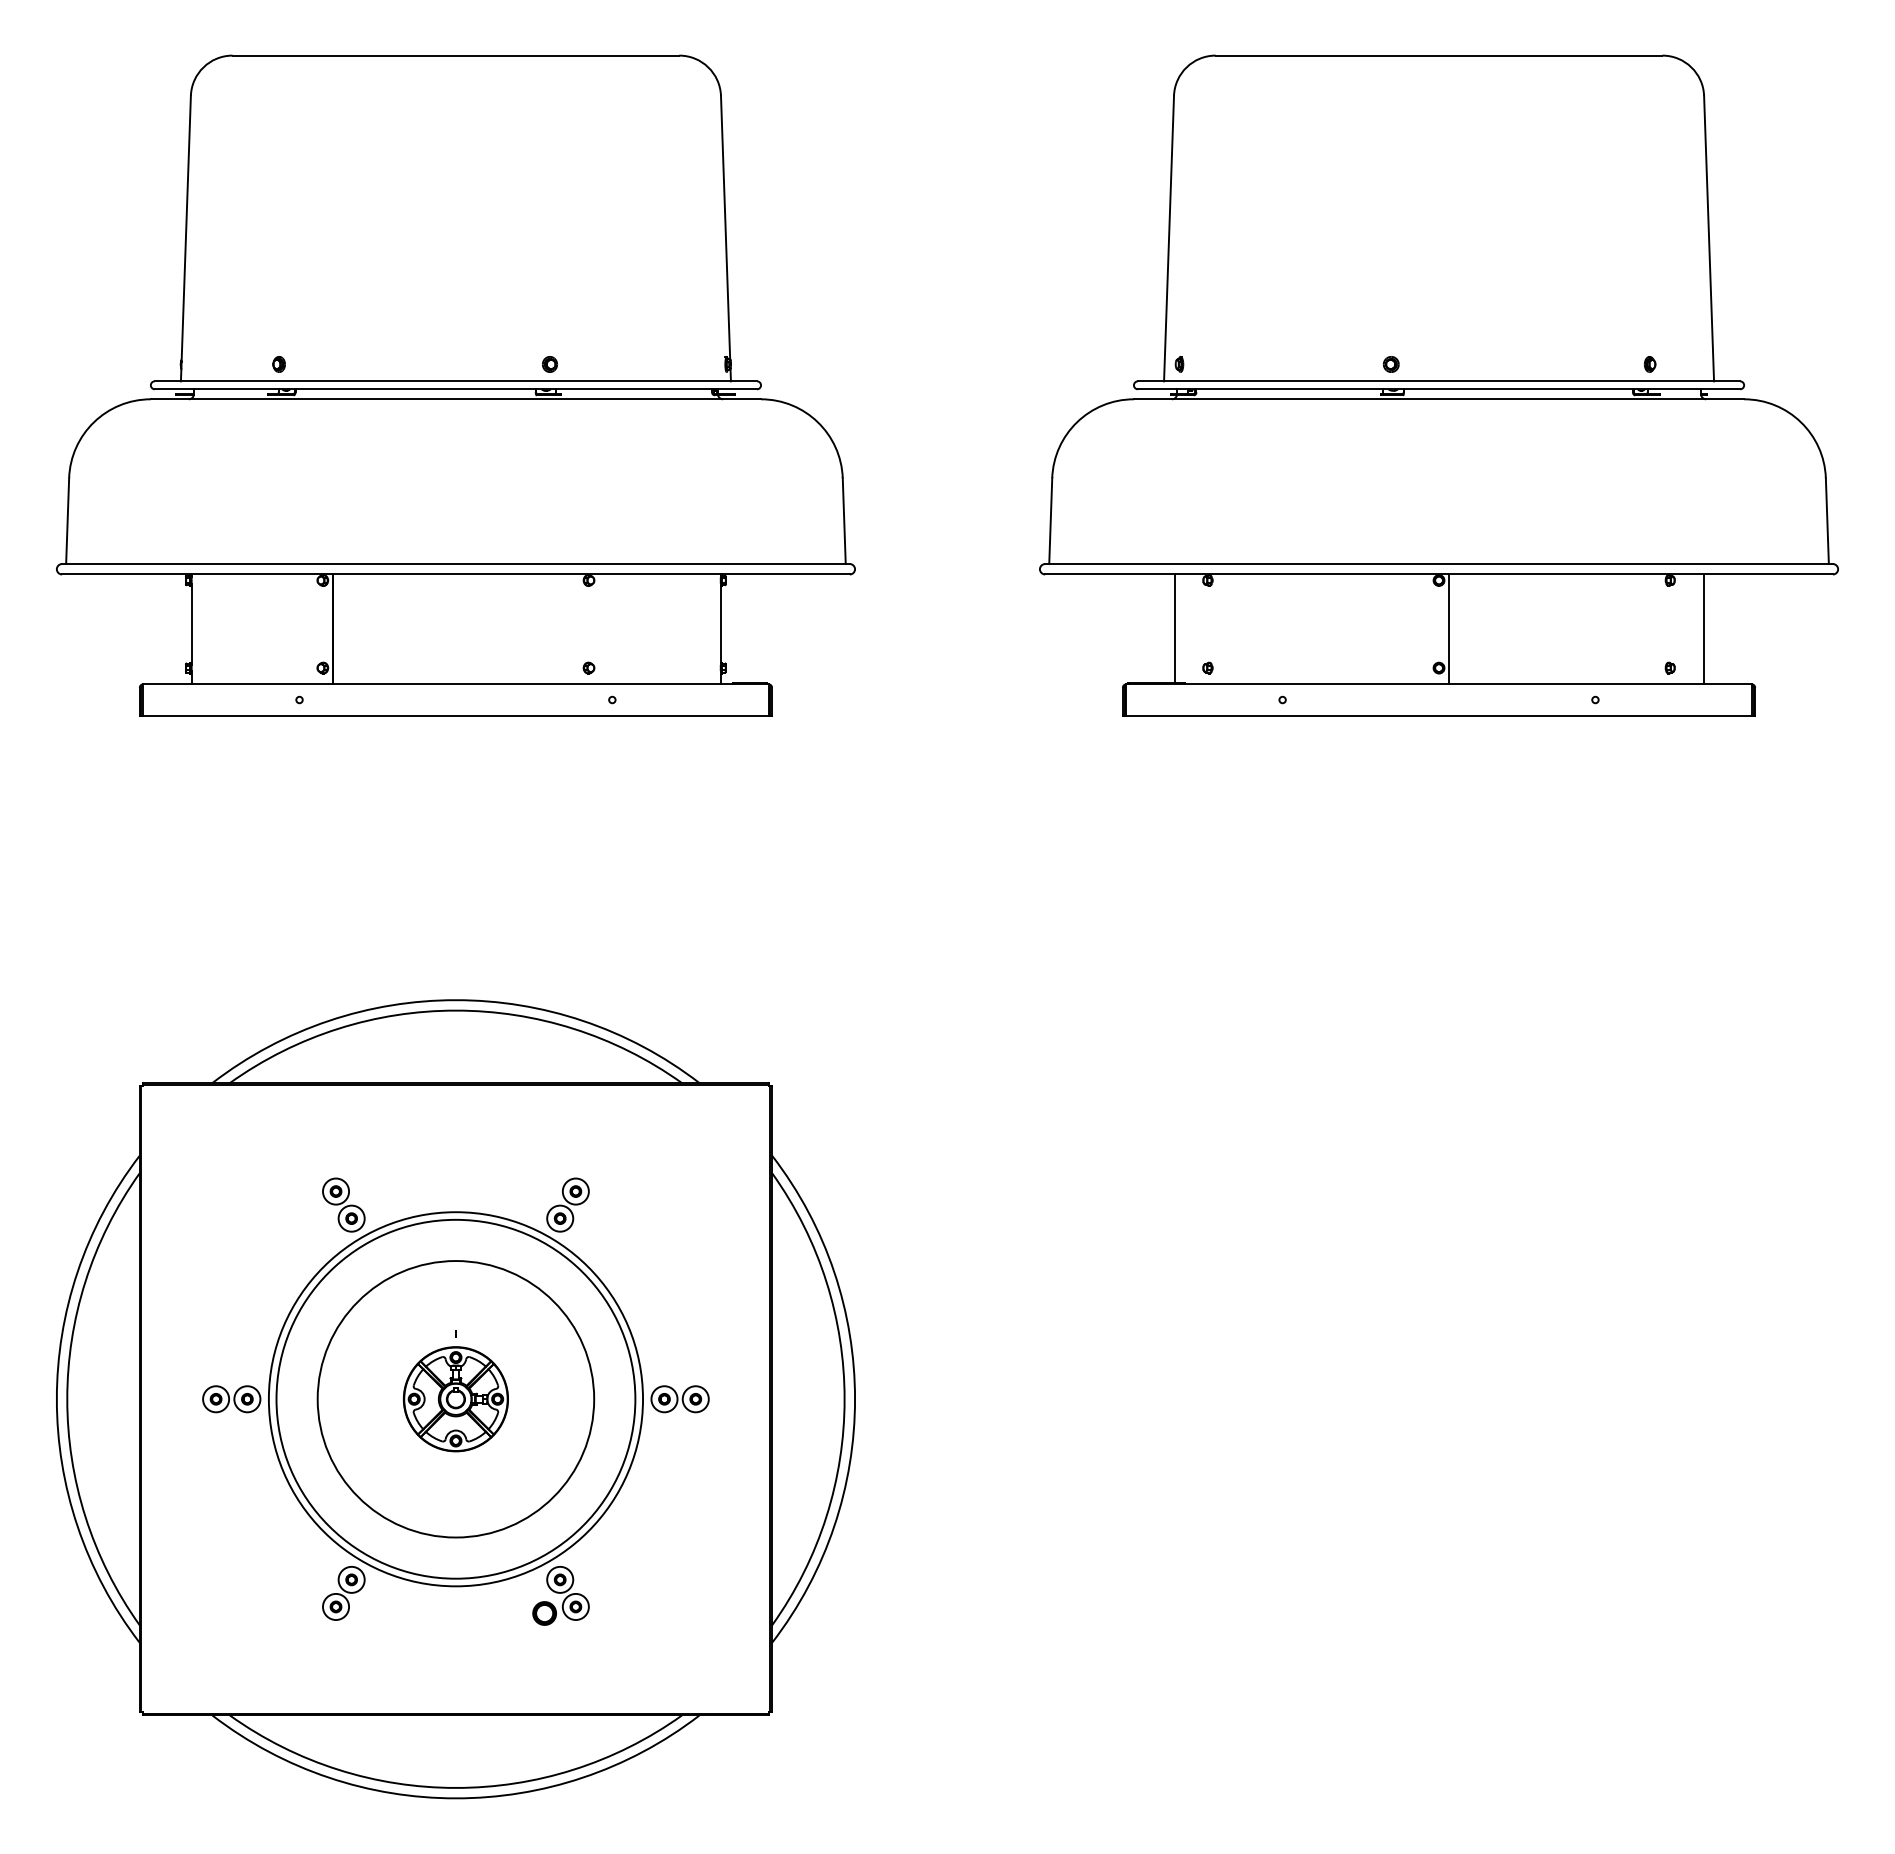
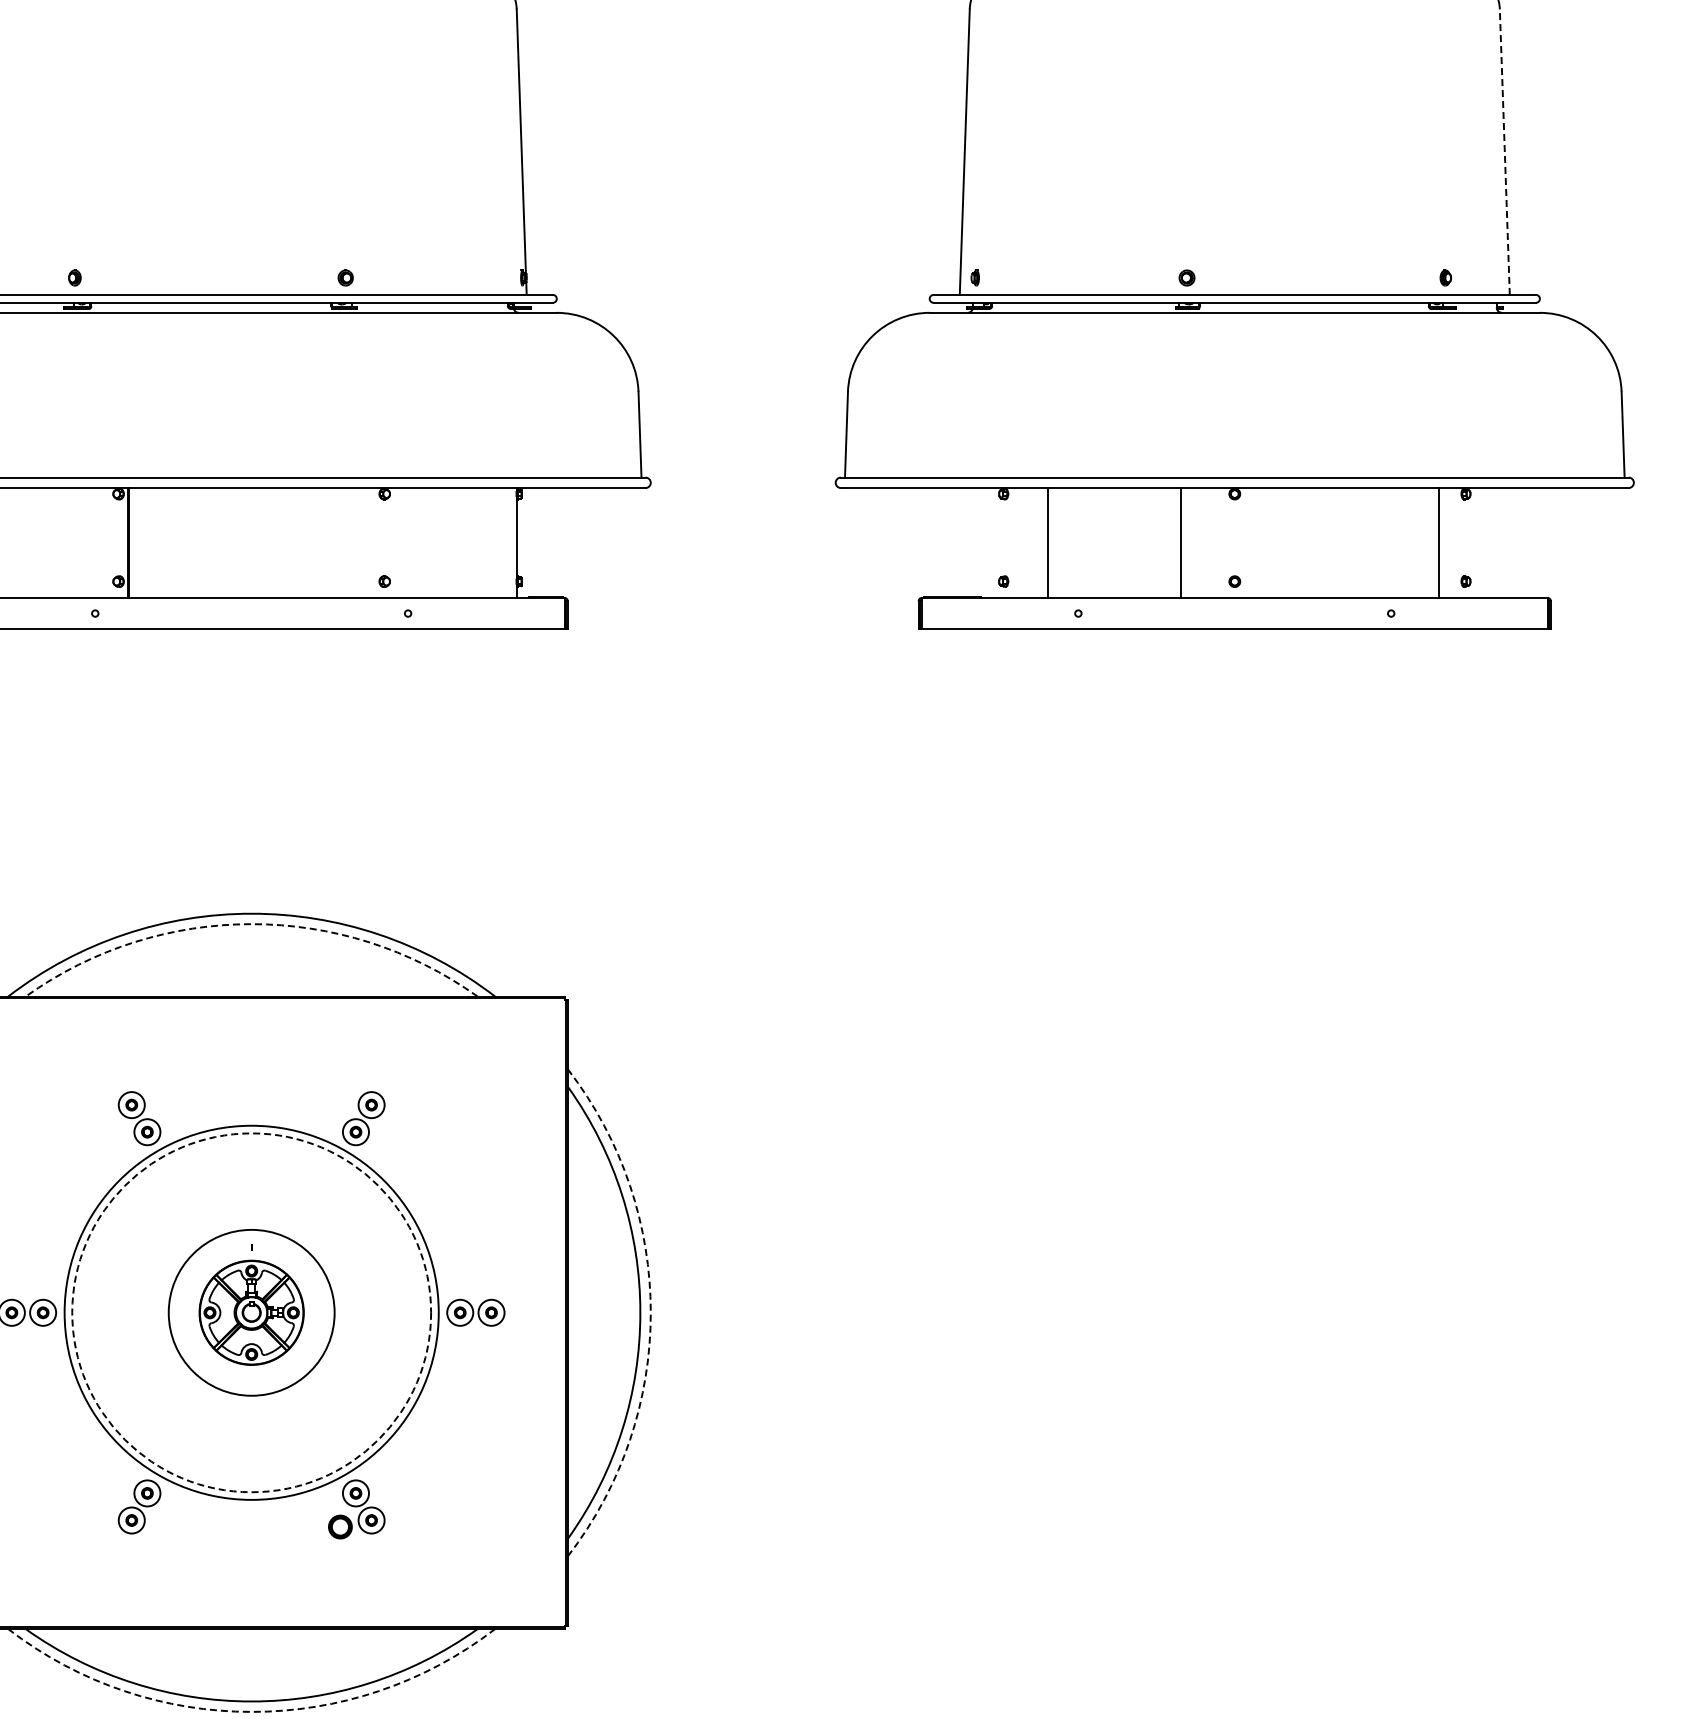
line: (1709, 238) -> (1505, 152), solid -> dashed
line: (1175, 628) -> (1048, 542), moved
line: (1449, 629) -> (1181, 543), moved
line: (1703, 629) -> (1438, 543), moved
arc: (455, 1010) -> (251, 924), solid -> dashed
circle: (455, 1398) -> (251, 1312), solid -> dashed
circle: (455, 1399) -> (251, 1313), size x0.6
arc: (855, 1399) -> (651, 1313), solid -> dashed
arc: (455, 1798) -> (251, 1712), solid -> dashed

